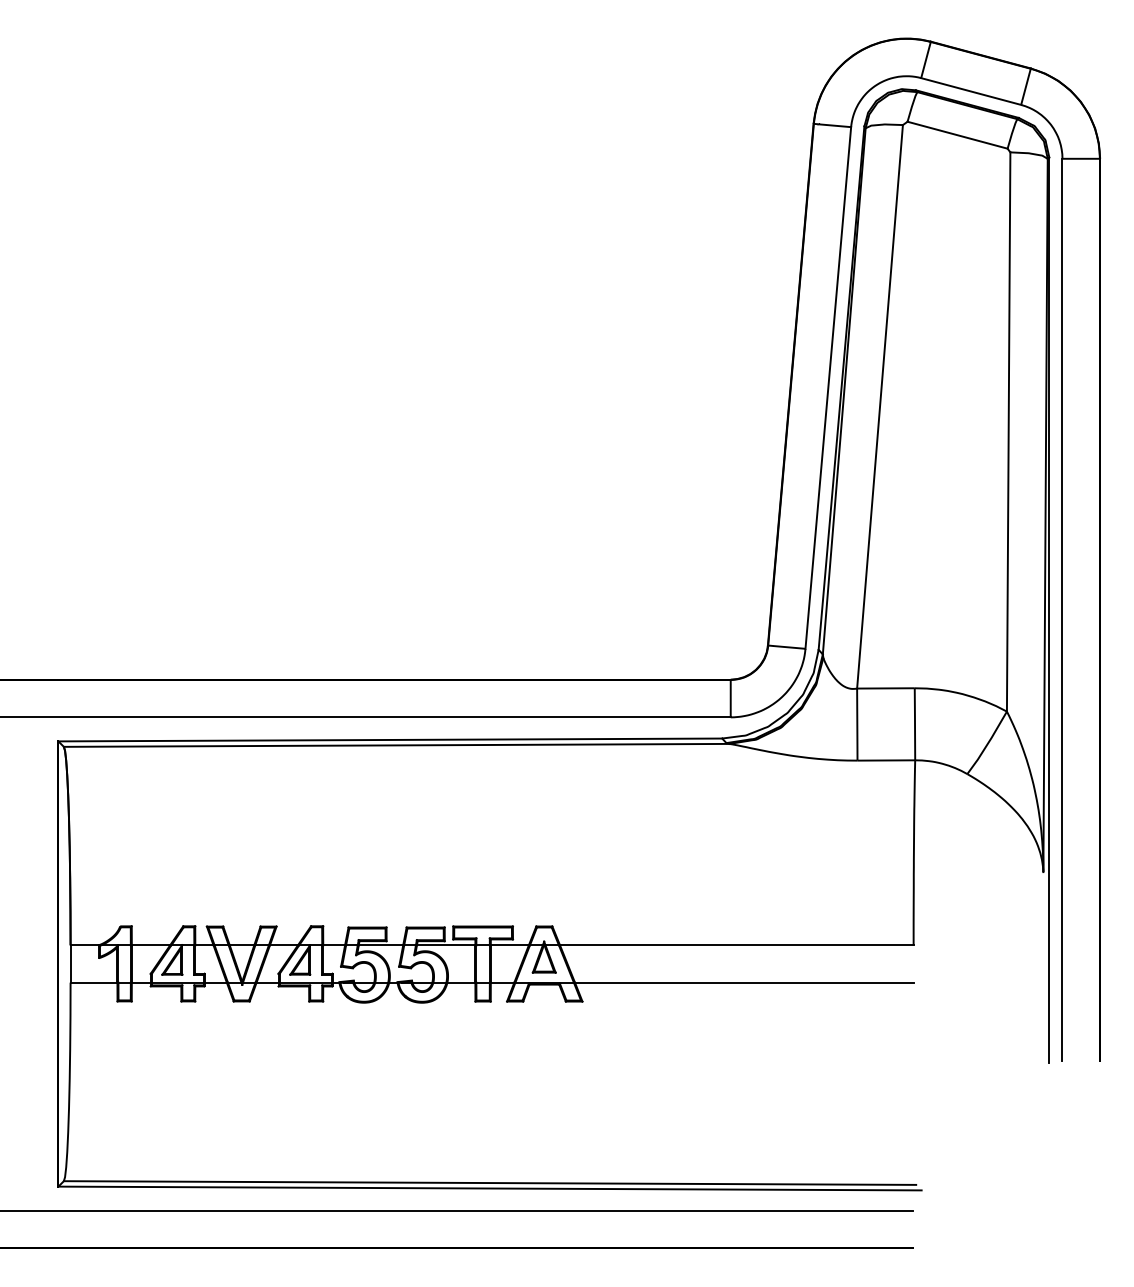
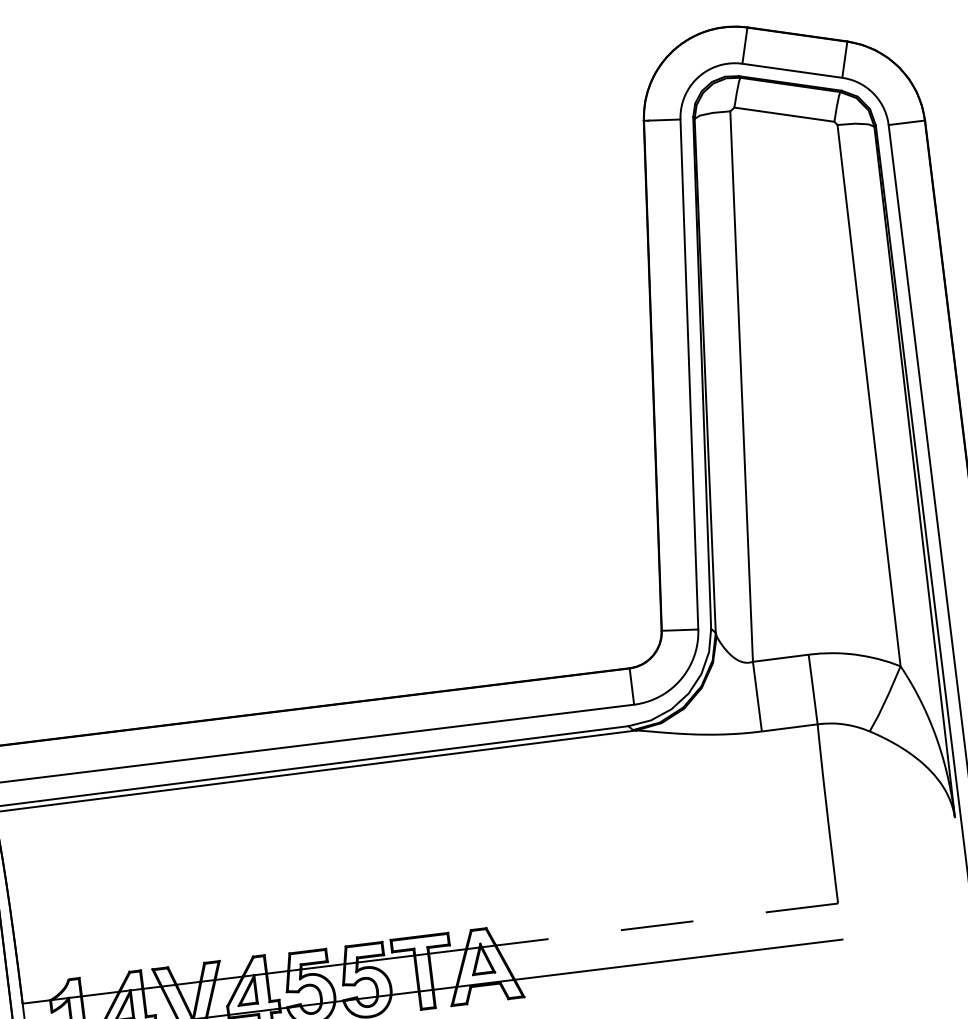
line: (736, 945) -> (666, 924), solid -> dashed

